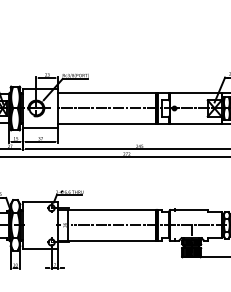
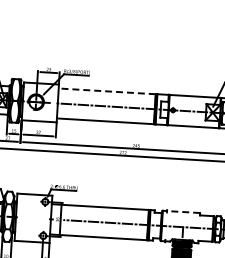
line: (107, 93) -> (107, 91), solid -> dashed
line: (189, 210) -> (181, 212), solid -> dashed

